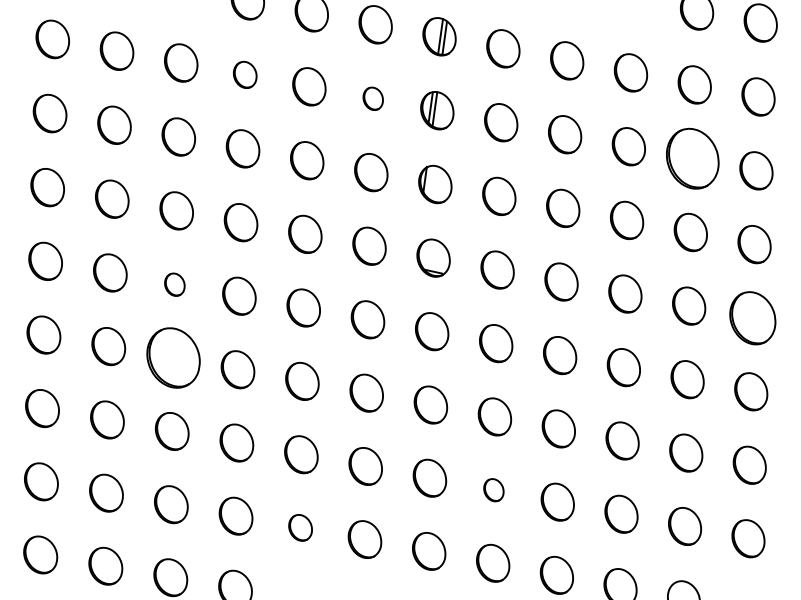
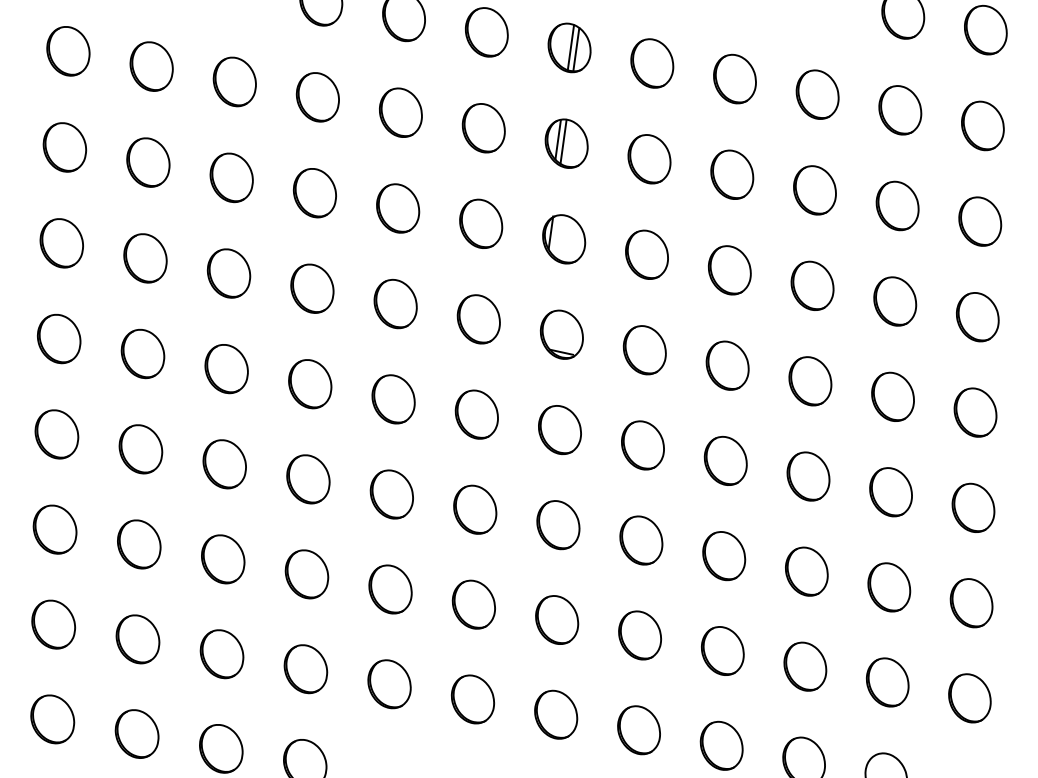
part: (245, 75) -> (317, 97), size x1.43
part: (373, 98) -> (483, 128), size x1.67
part: (692, 158) -> (897, 205), size x0.62
part: (174, 284) -> (226, 369), size x1.67
part: (752, 318) -> (975, 412), size x0.71
part: (173, 358) -> (224, 464), size x0.62
part: (493, 490) -> (639, 635), size x1.67
part: (300, 528) -> (389, 684), size x1.43

